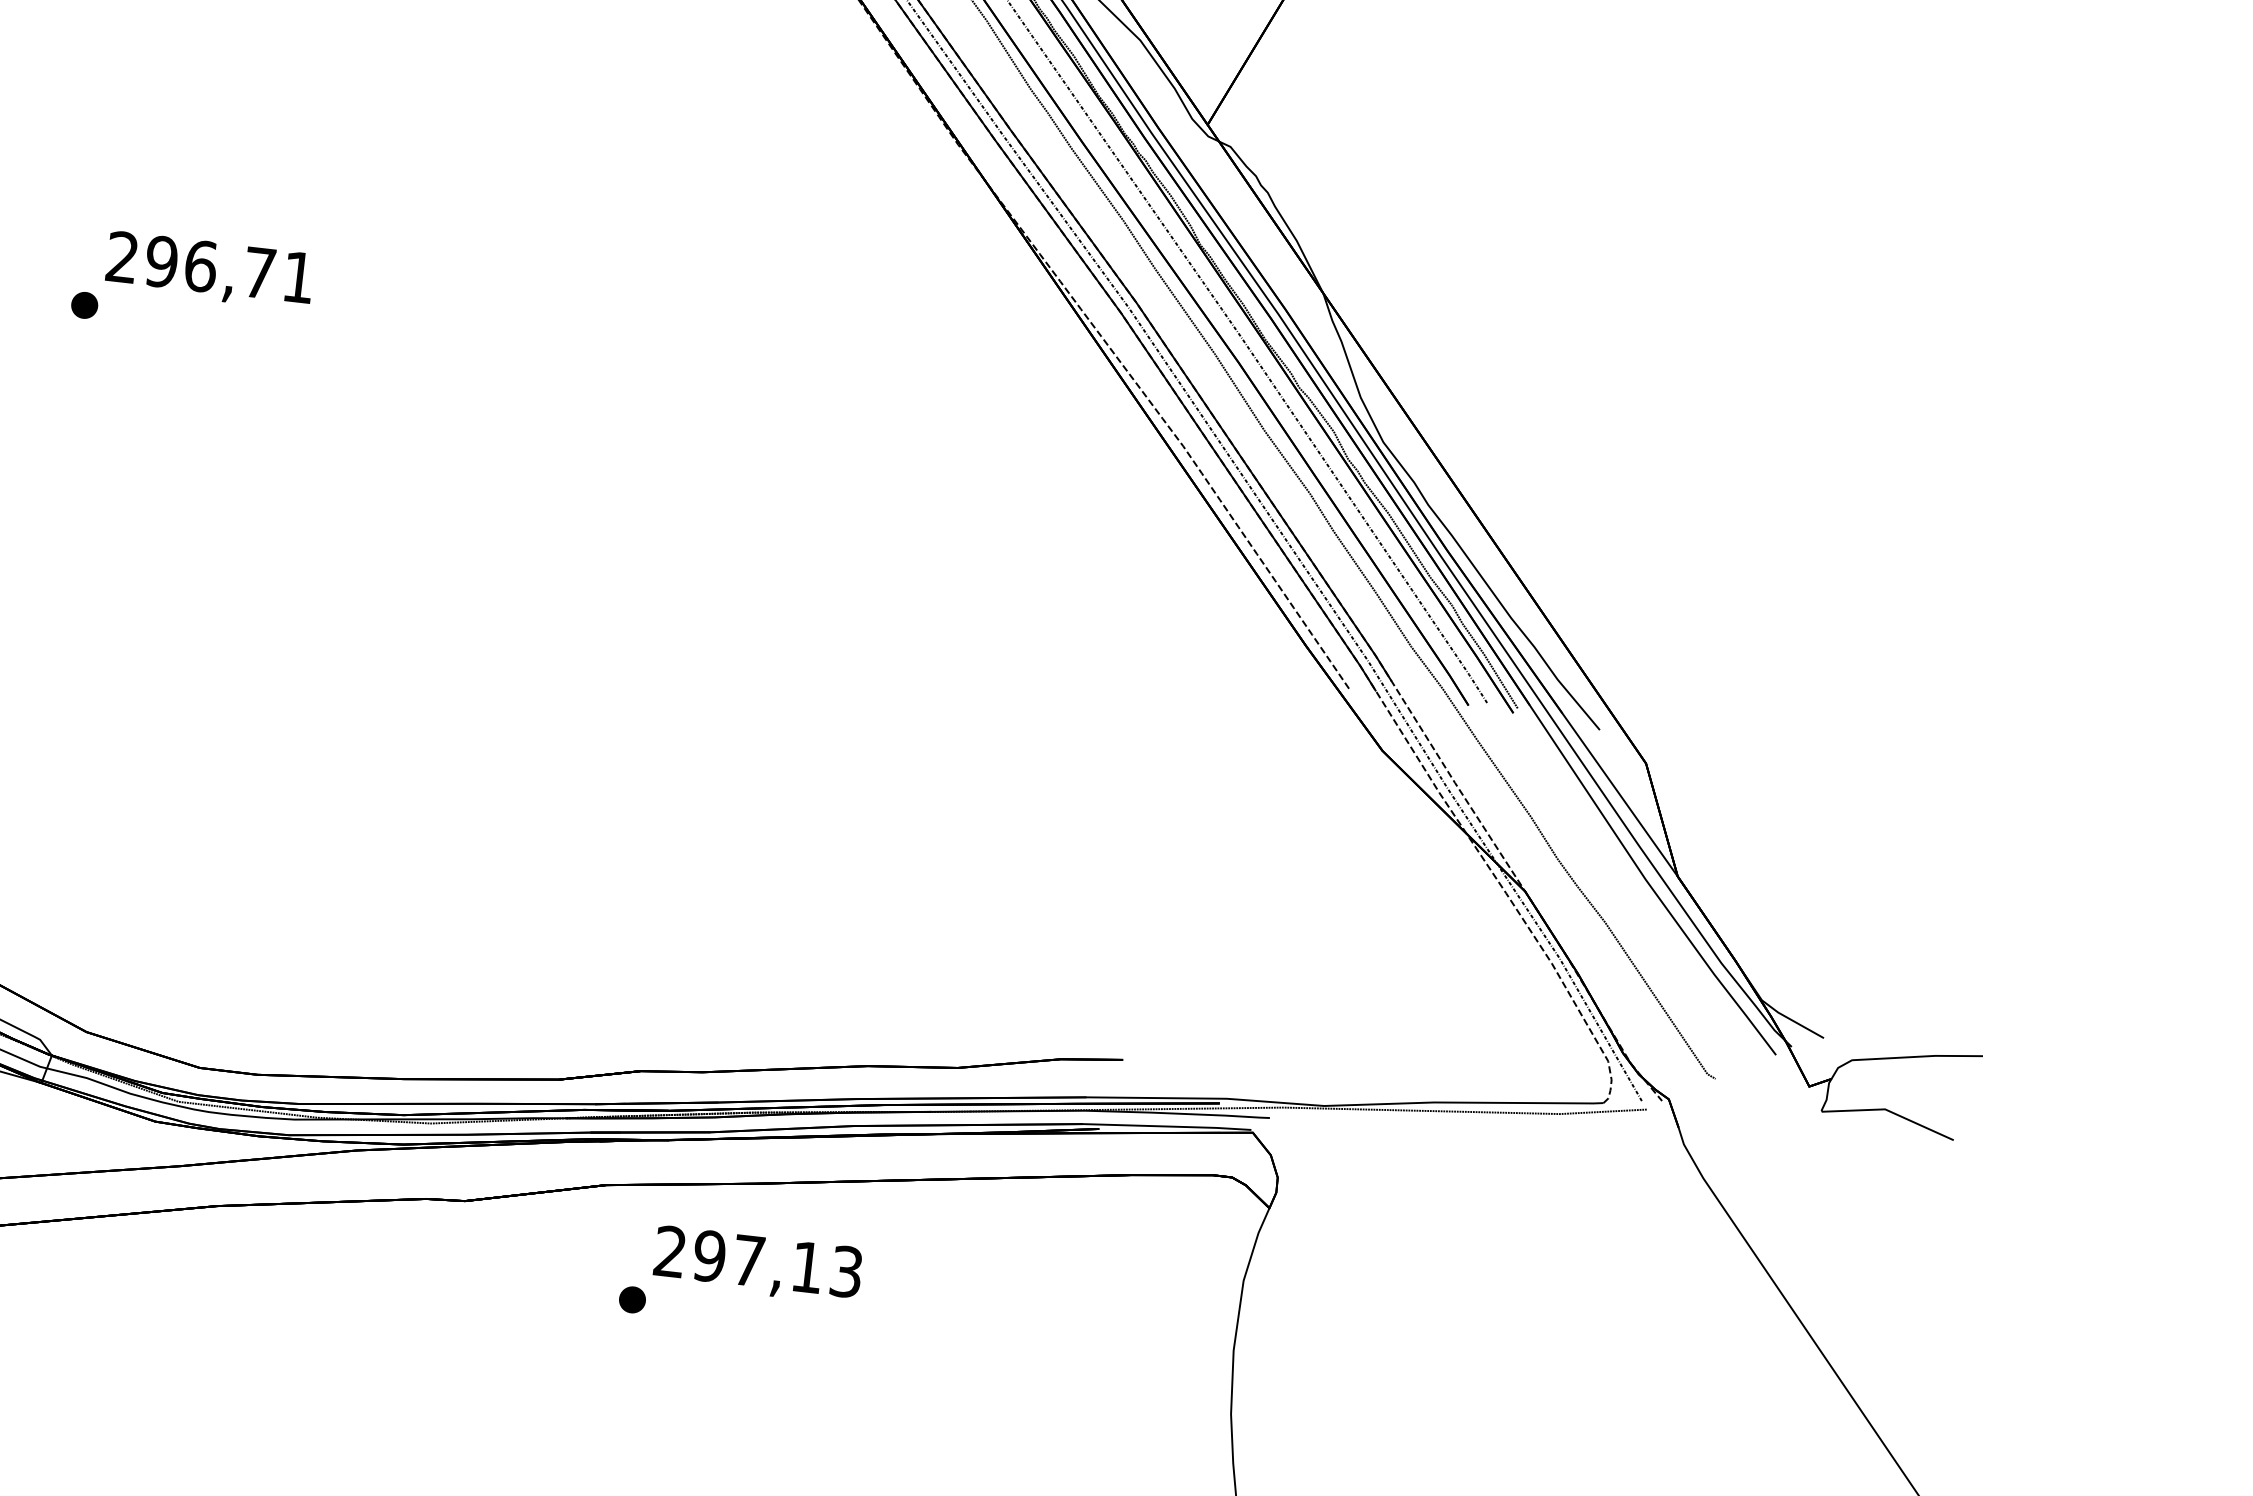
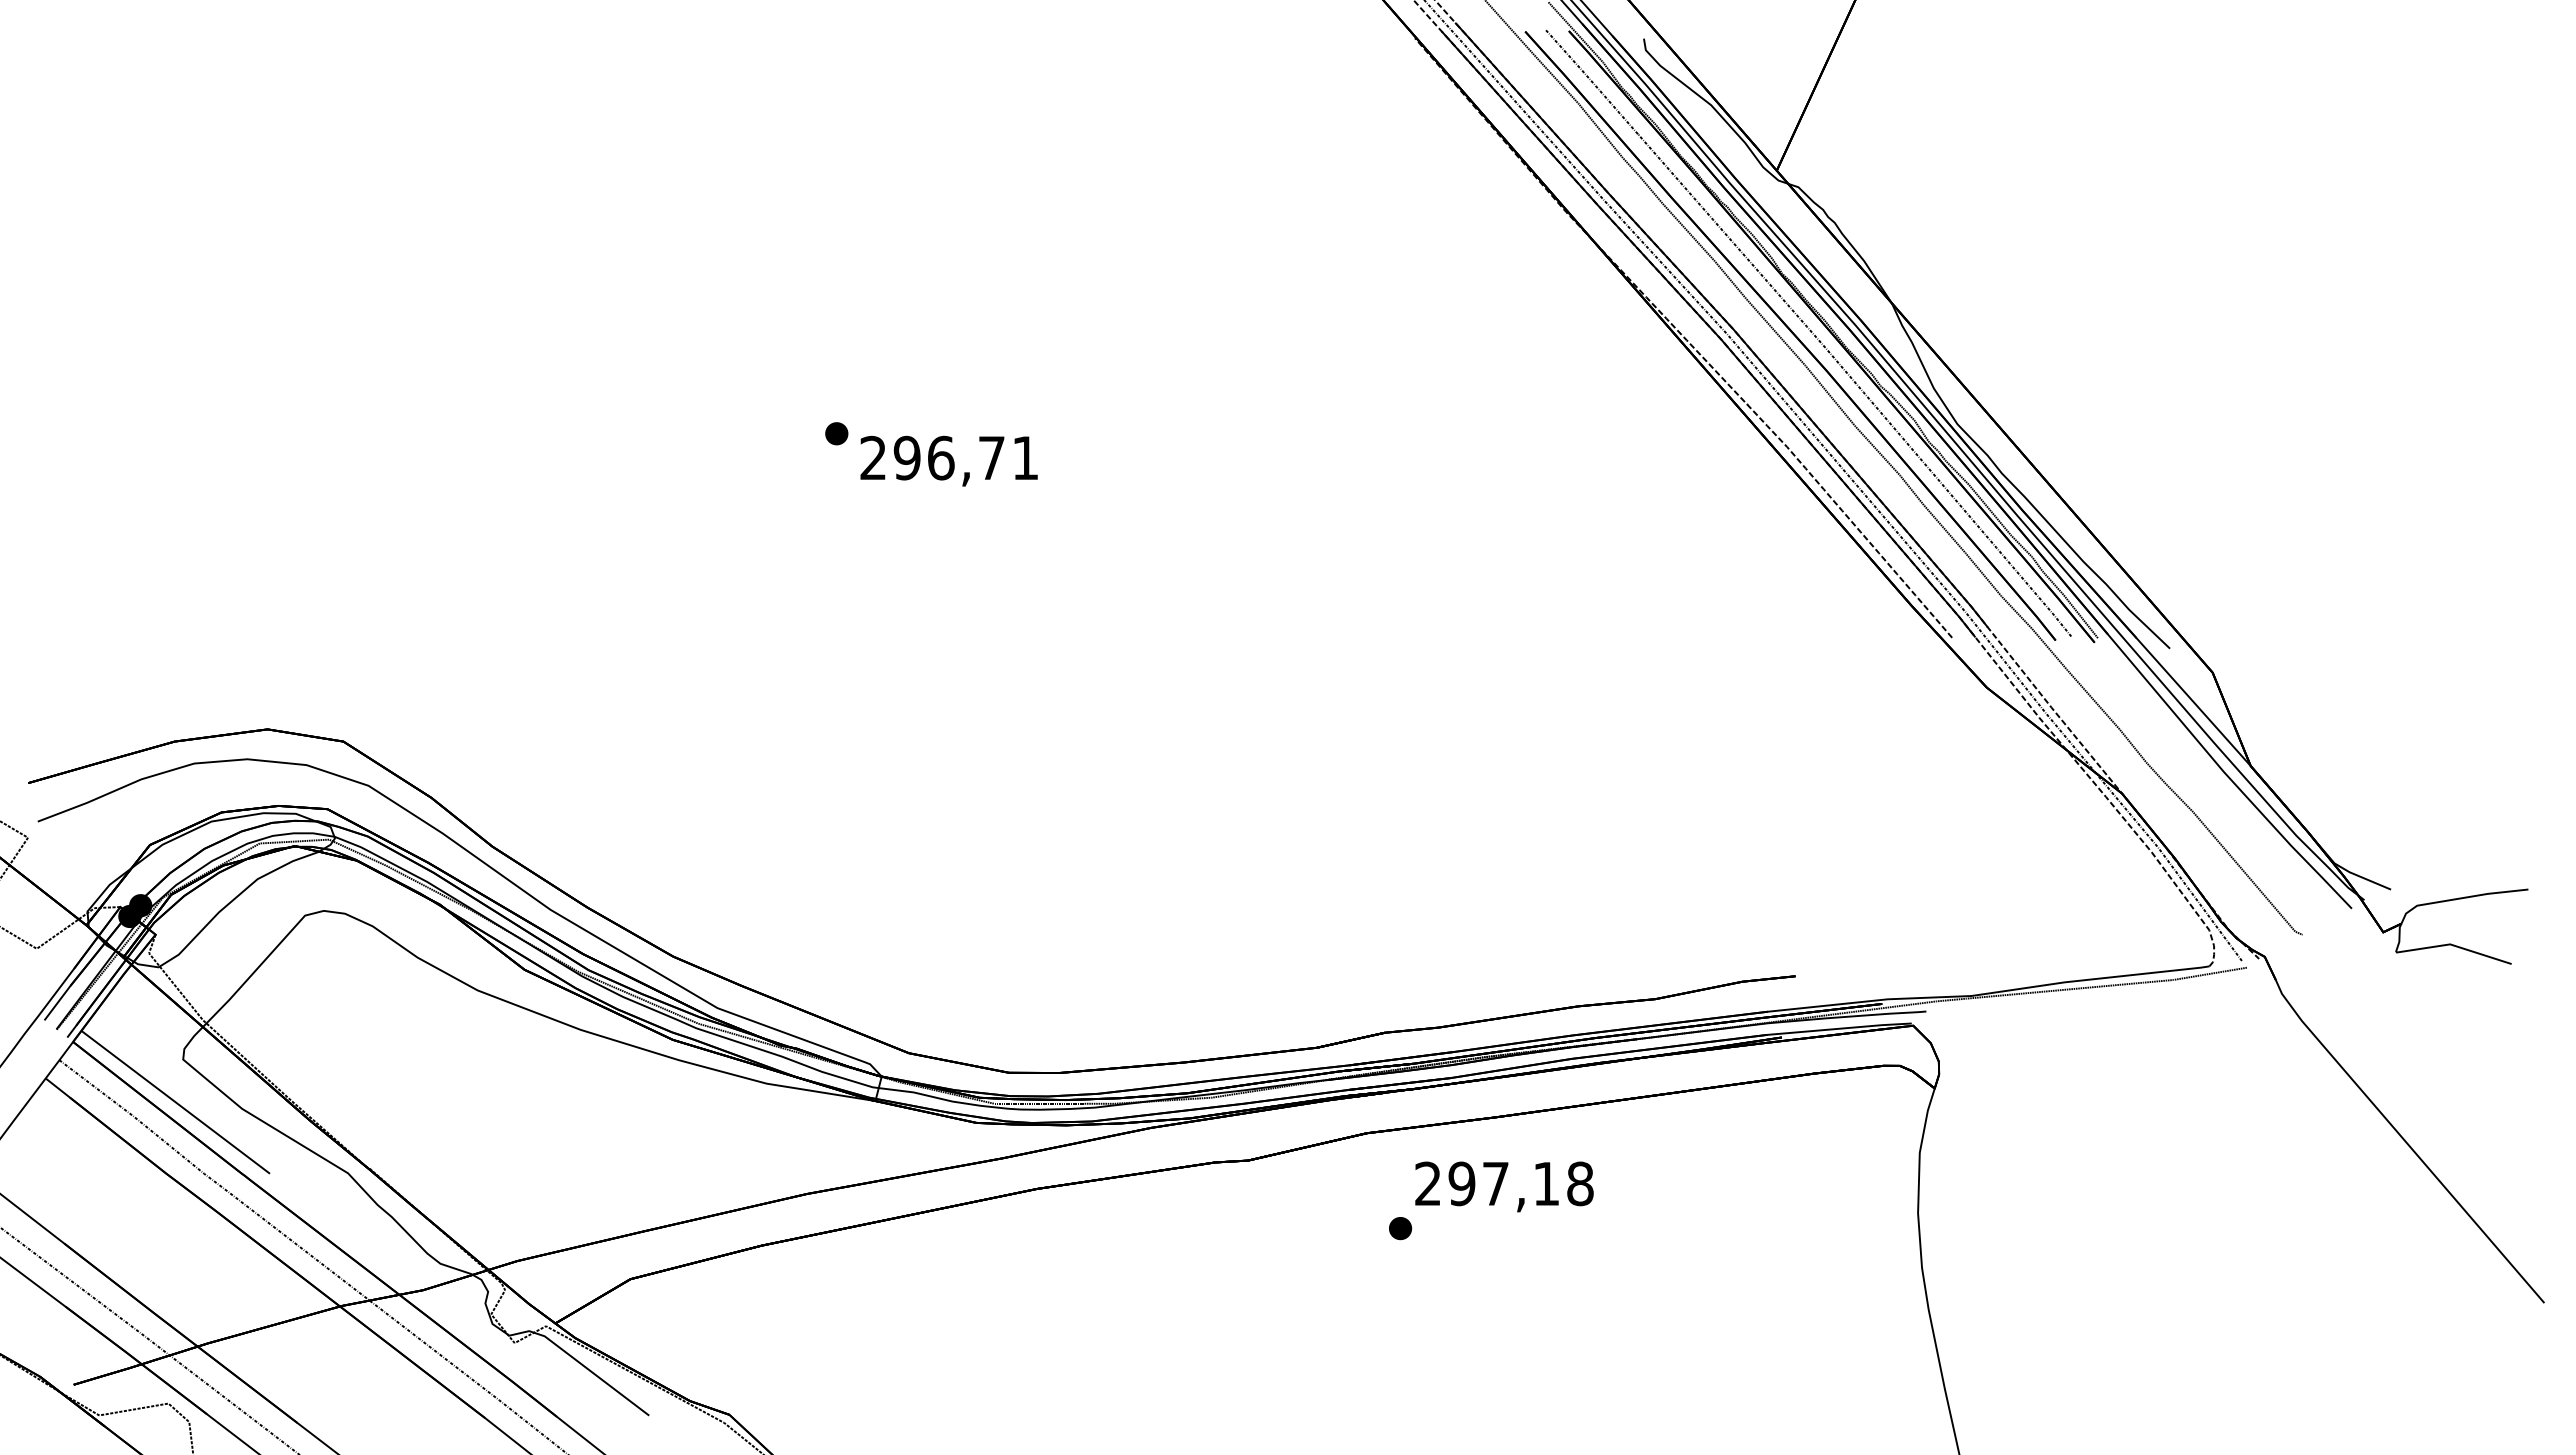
text: (209, 270) -> (948, 460), moved
text: (846, 1271) -> (1580, 1183), 297,13 -> 297,18

